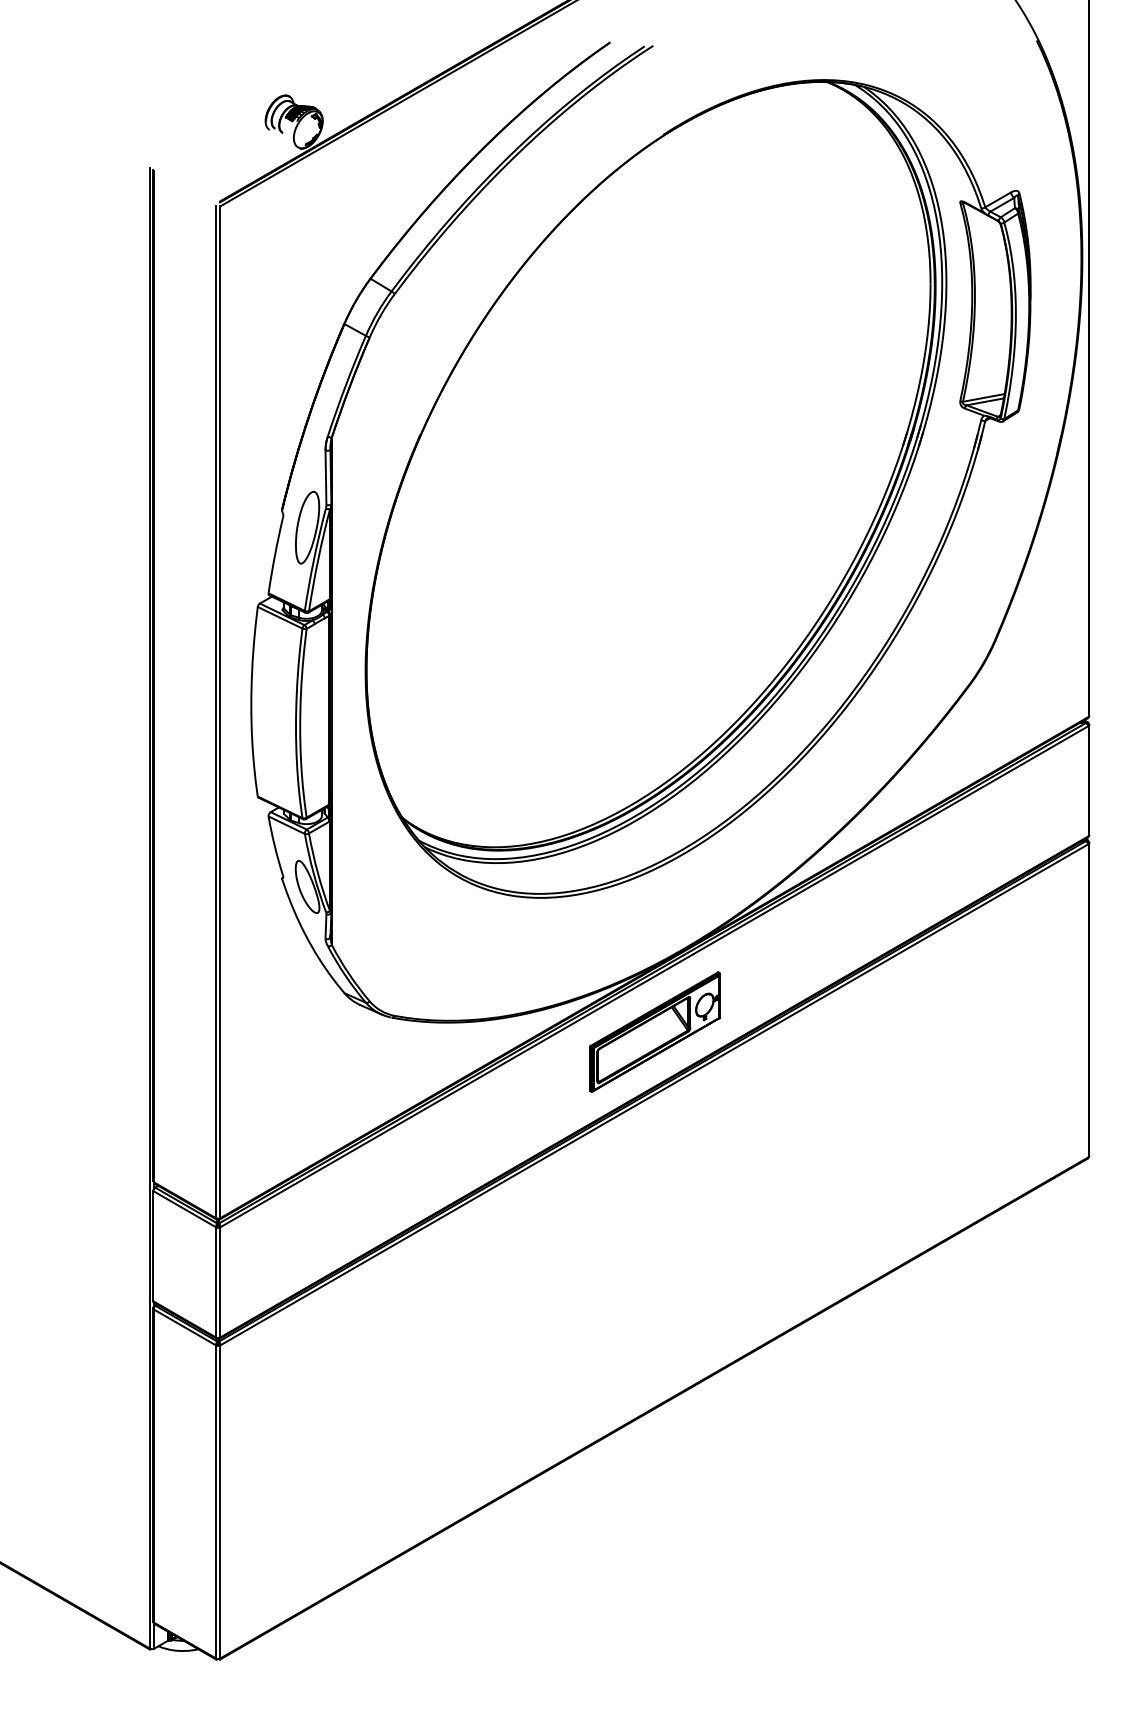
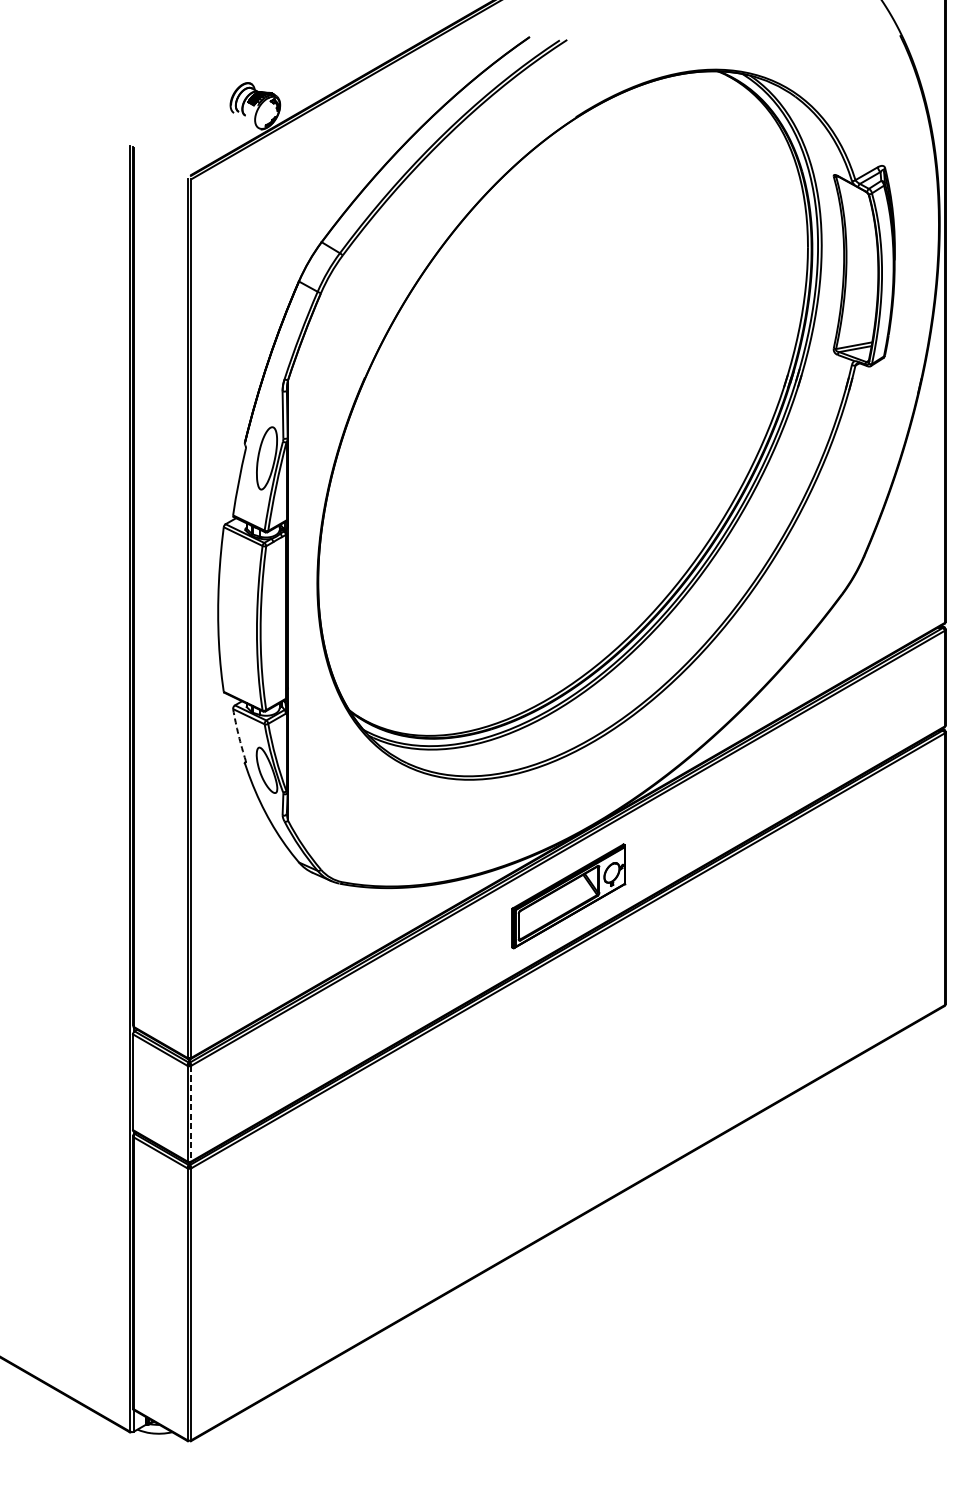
arc: (274, 846) -> (238, 735), solid -> dashed
line: (220, 1282) -> (191, 1113), solid -> dashed

